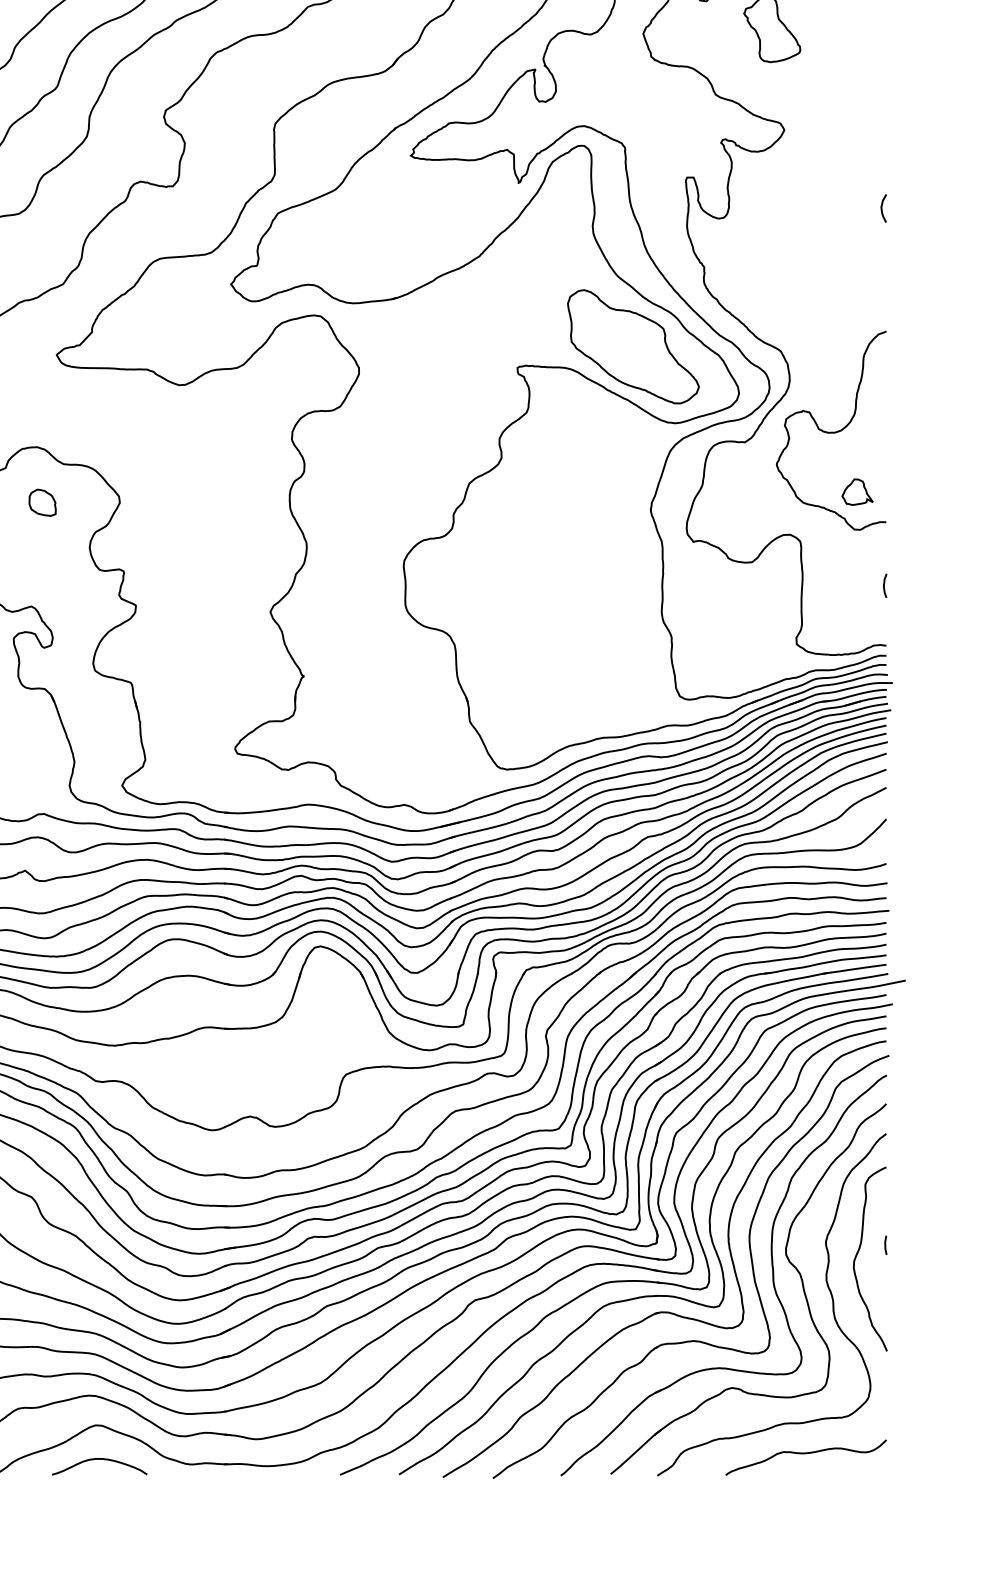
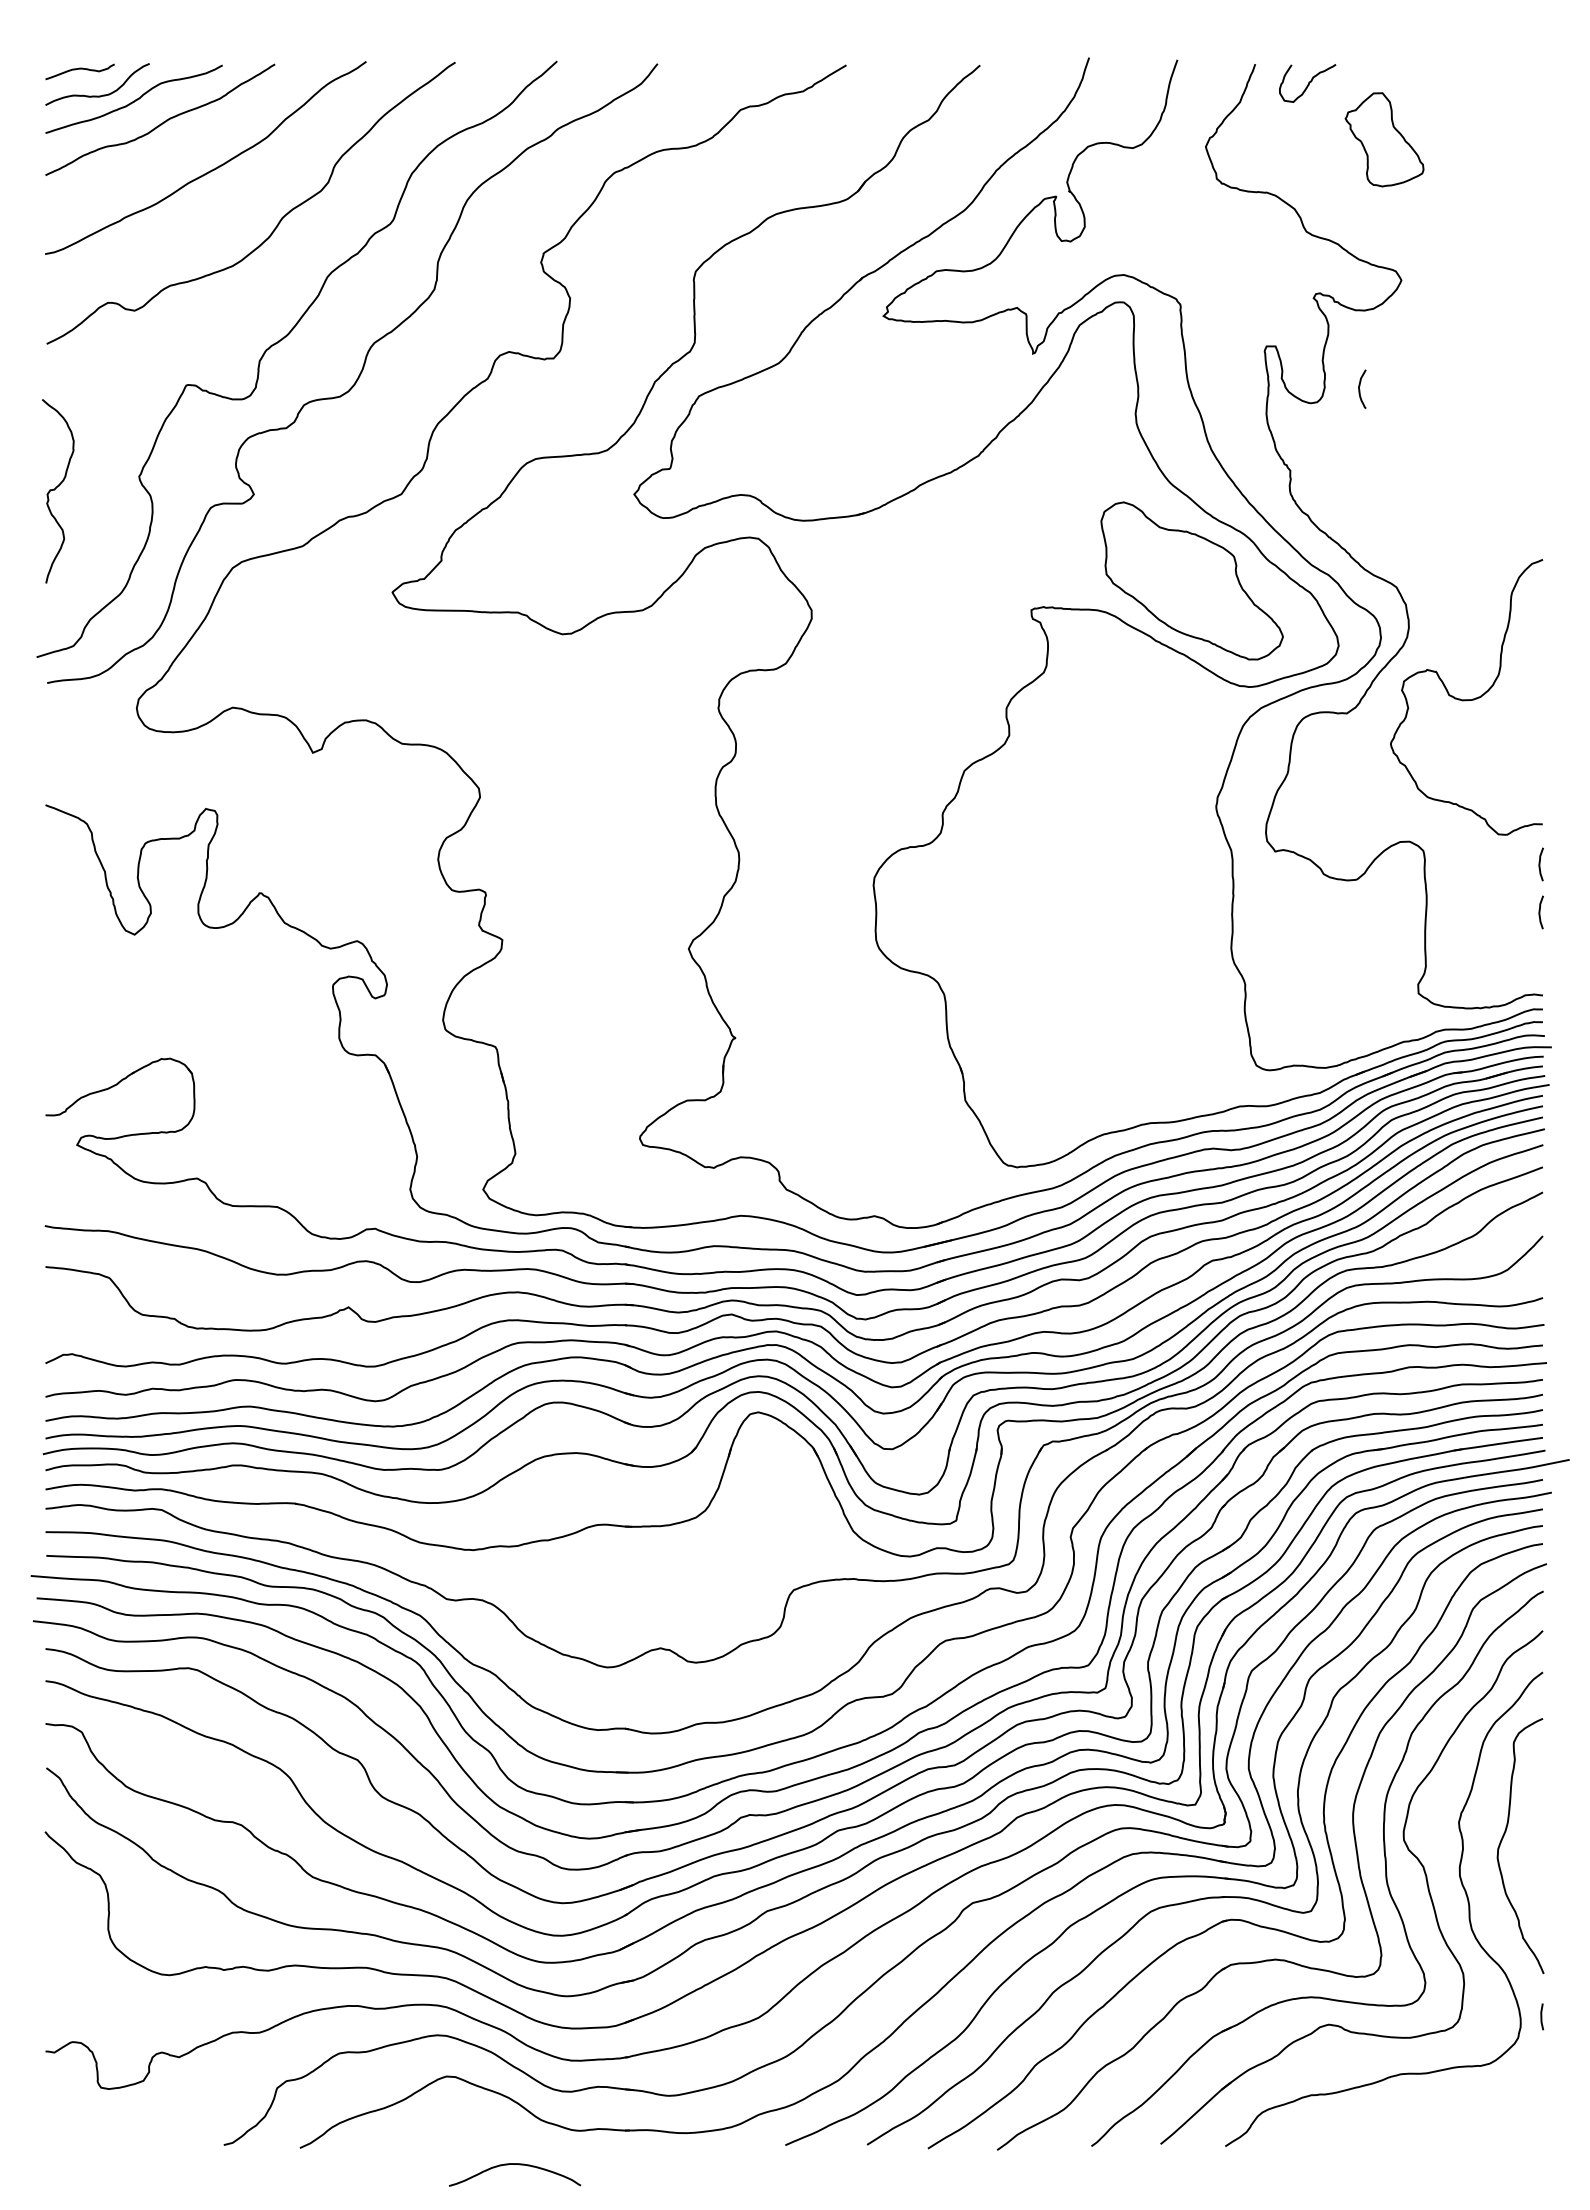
curve: (882, 208) -> (1360, 389), moved
part: (857, 492) -> (1502, 782), removed
part: (42, 502) -> (372, 797), removed
curve: (884, 551) -> (1540, 864), added
curve: (886, 1245) -> (1542, 2016), moved
curve: (806, 1454) -> (1431, 2116), removed
curve: (99, 1459) -> (514, 2164), moved

